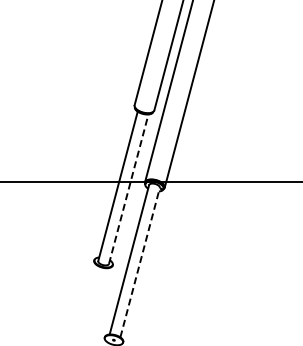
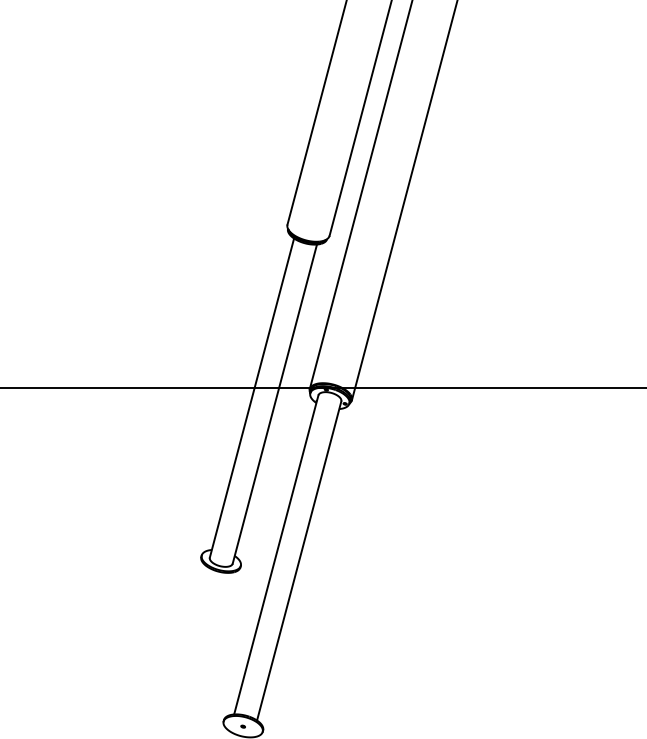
line: (128, 188) -> (274, 402), dashed -> solid
line: (140, 262) -> (300, 560), dashed -> solid

